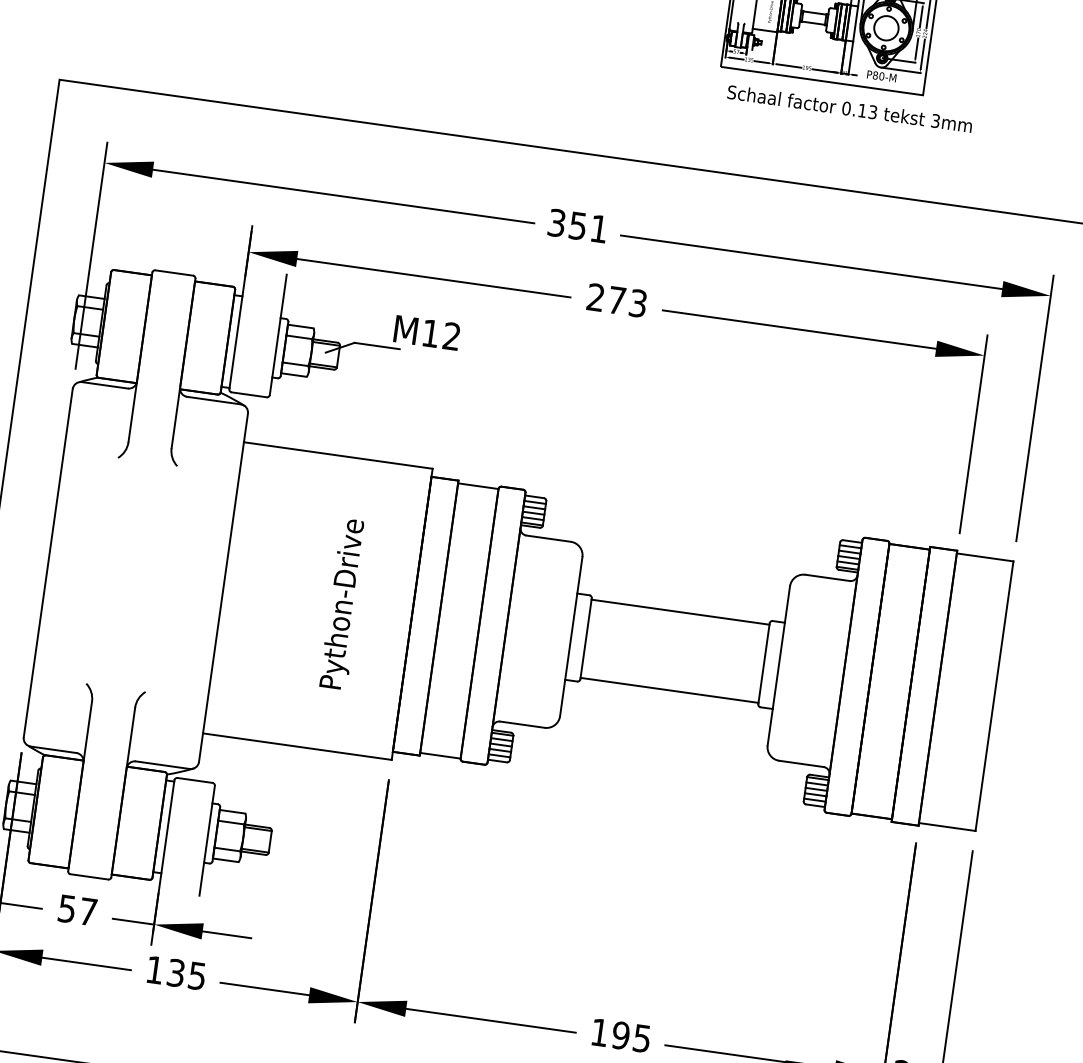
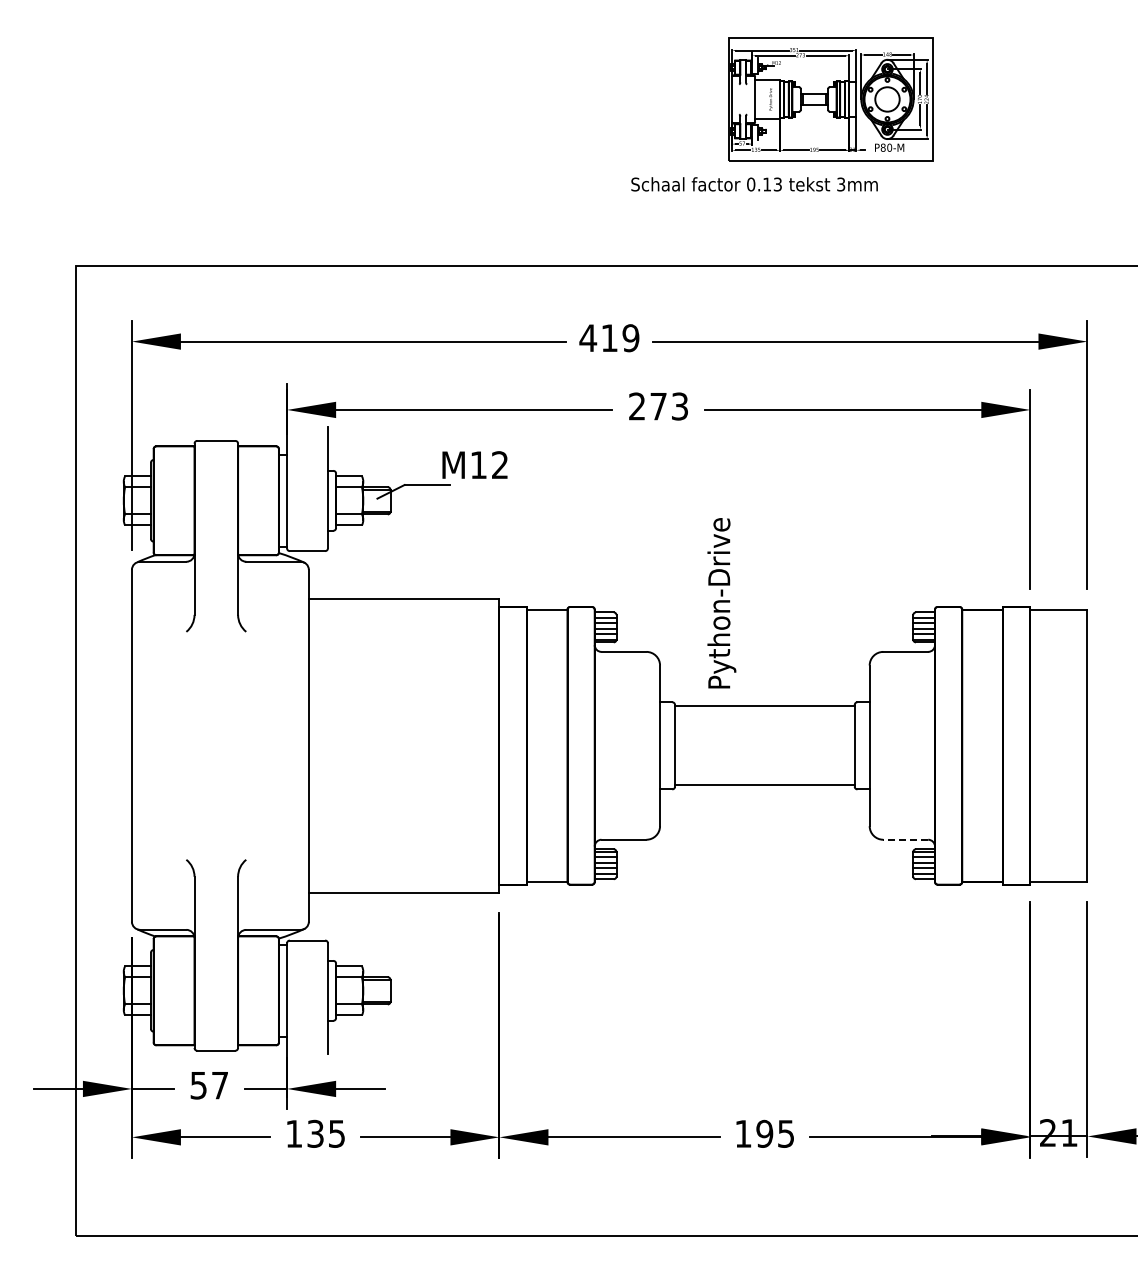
text: (849, 109) -> (754, 184), moved
text: (577, 226) -> (609, 338), 351 -> 419
text: (343, 604) -> (721, 603), moved
line: (801, 763) -> (905, 839), solid -> dashed

